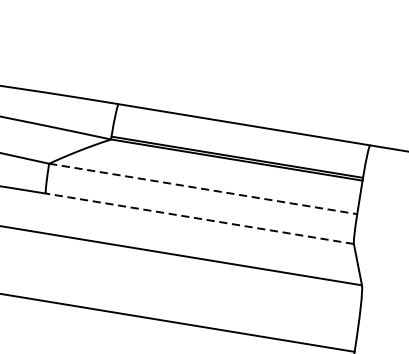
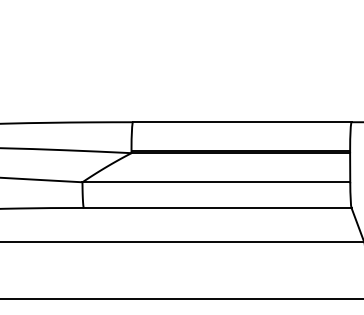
line: (203, 189) -> (216, 182), dashed -> solid
line: (199, 218) -> (217, 207), dashed -> solid

